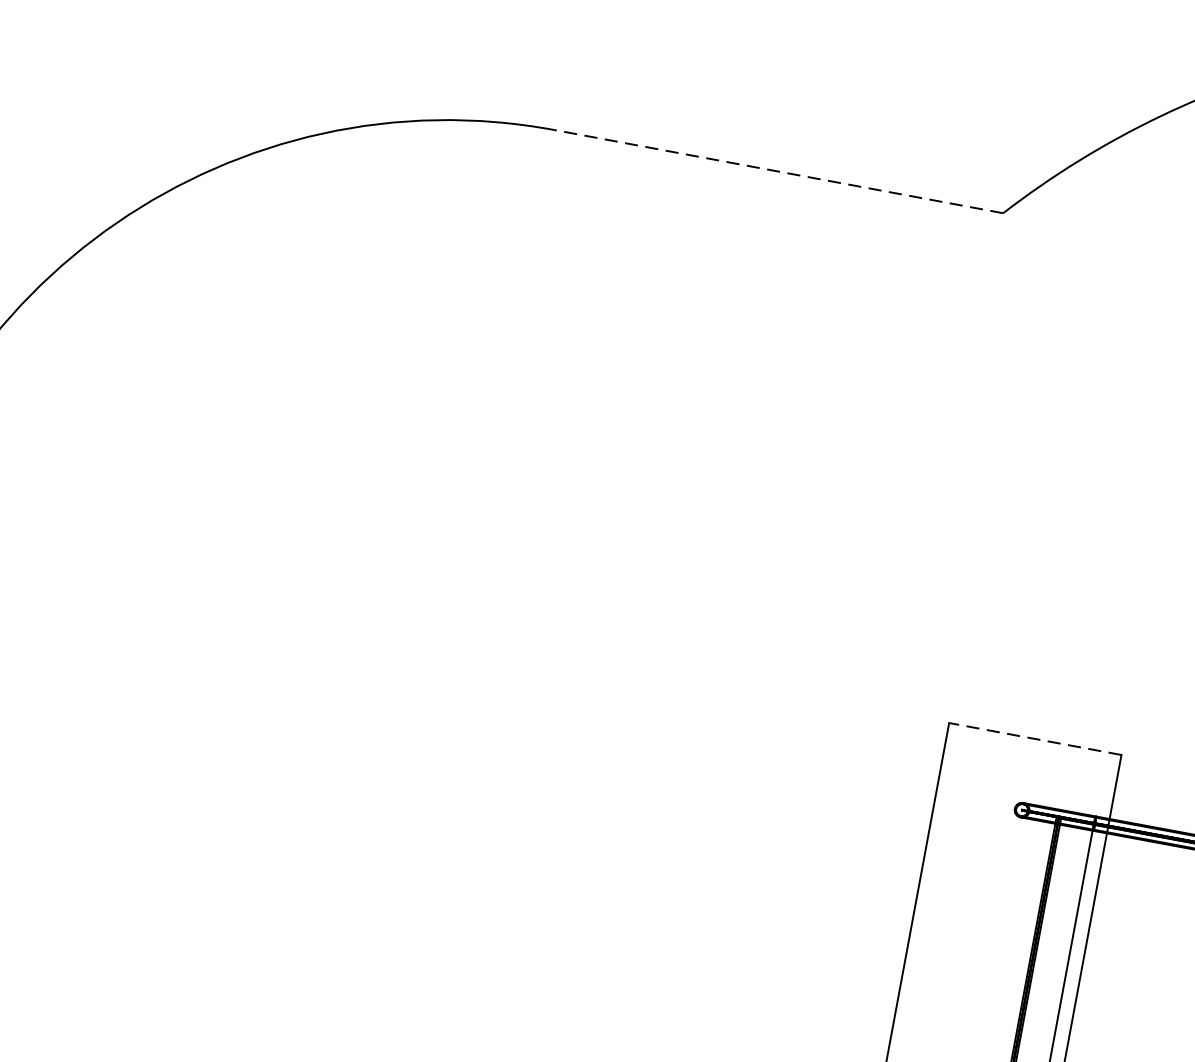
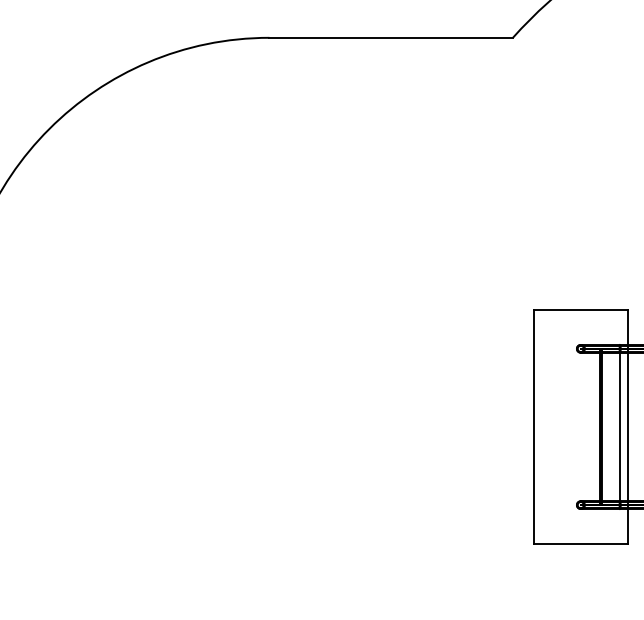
line: (779, 171) -> (391, 37), dashed -> solid
line: (1034, 739) -> (580, 310), dashed -> solid

